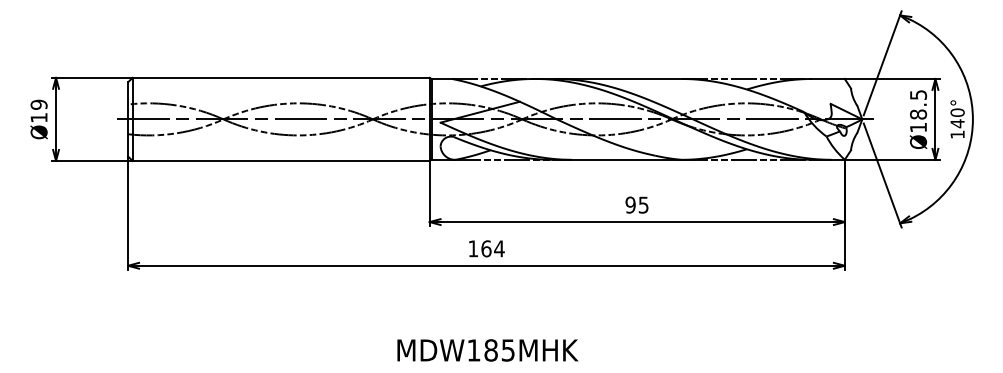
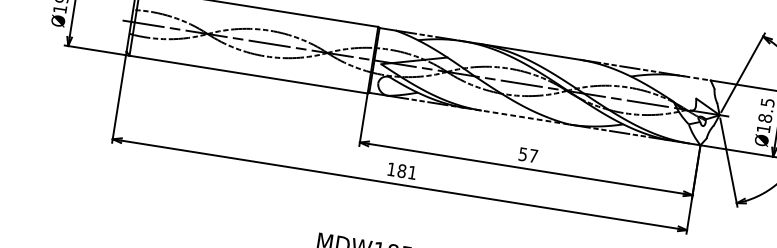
line: (828, 78) -> (697, 78), solid -> dashed
line: (617, 159) -> (518, 116), solid -> dashed
text: (636, 204) -> (527, 154), 95 -> 57
text: (492, 248) -> (406, 171), 164 -> 181

